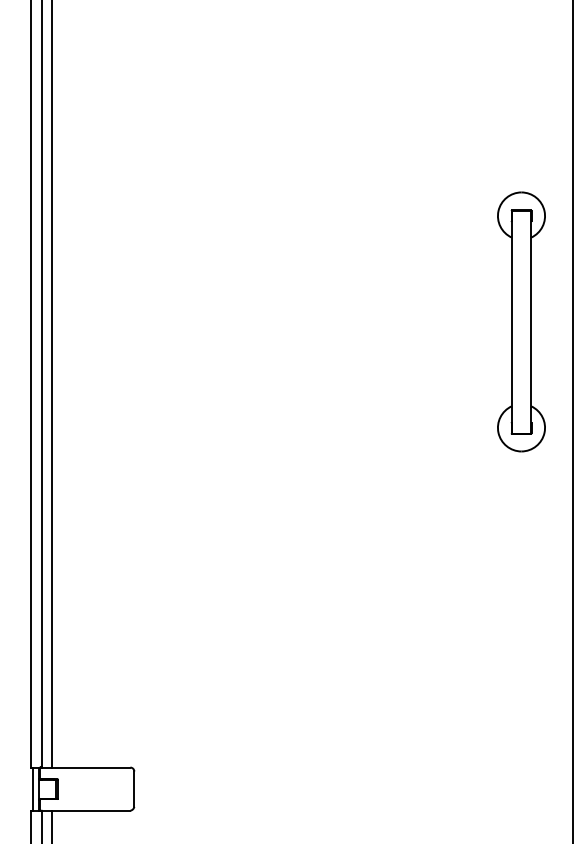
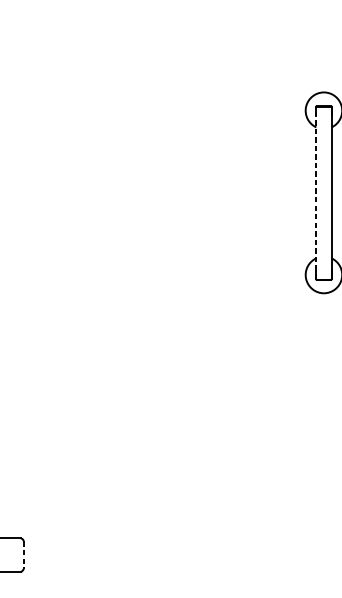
line: (511, 321) -> (316, 192), solid -> dashed
line: (134, 789) -> (23, 555), solid -> dashed

